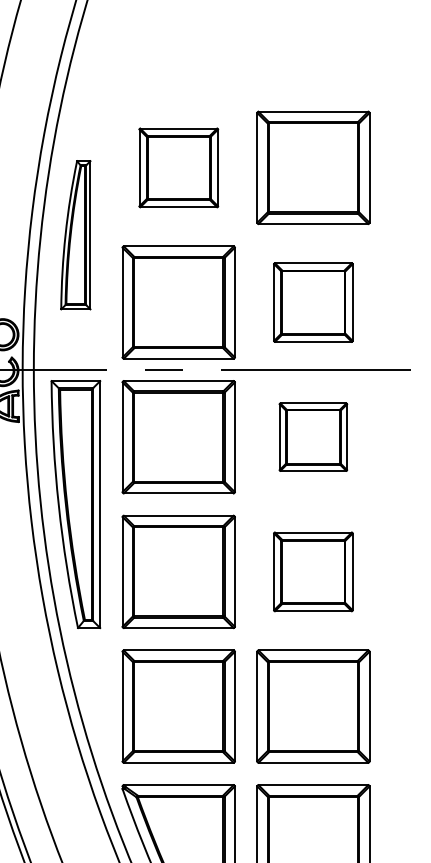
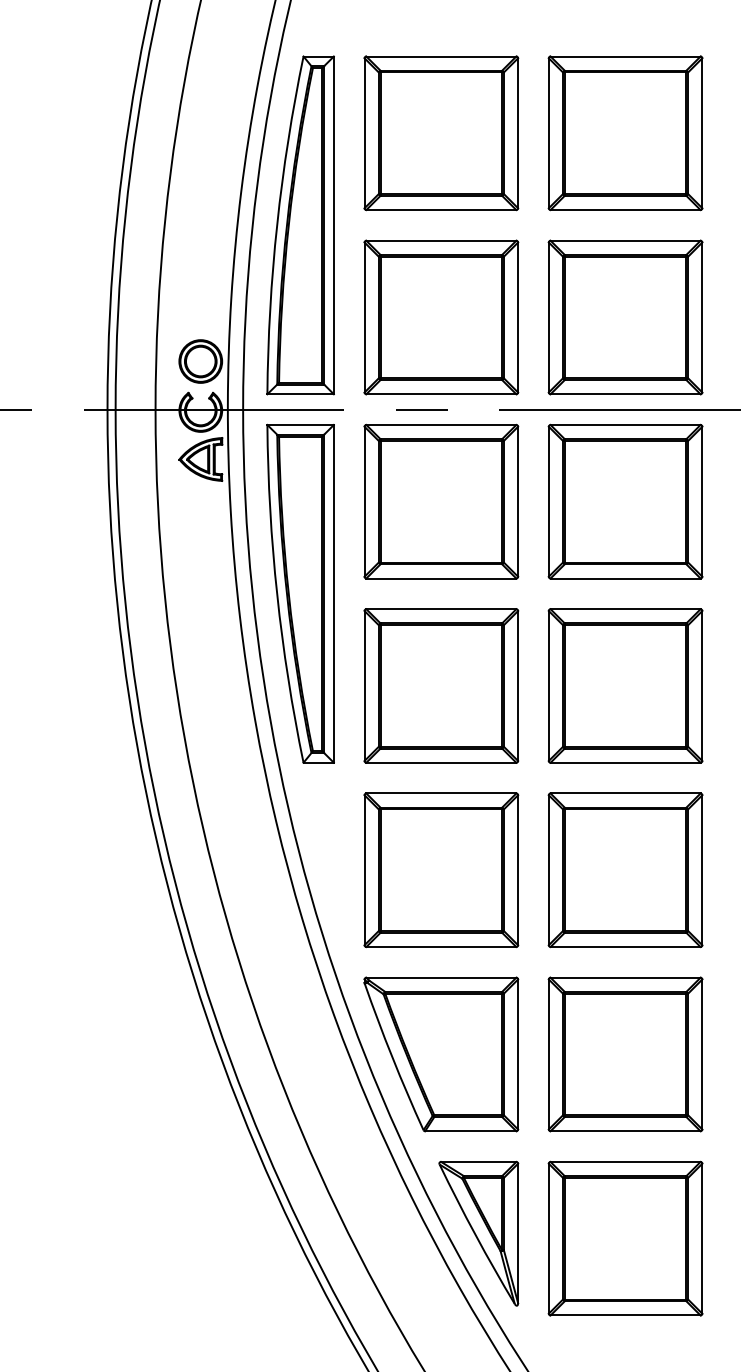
part: (178, 168) -> (441, 133), size x1.43
part: (75, 235) -> (300, 225), size x1.67
part: (313, 302) -> (625, 317), size x1.43
part: (313, 437) -> (625, 501), size x1.67
part: (313, 571) -> (625, 685), size x1.43

